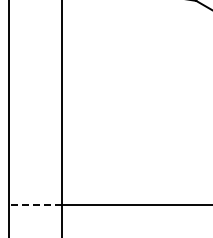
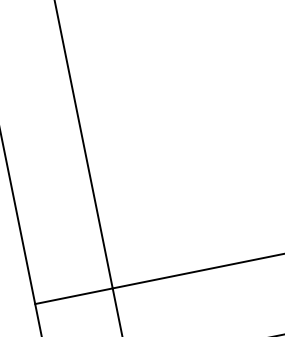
line: (35, 204) -> (73, 296), dashed -> solid

